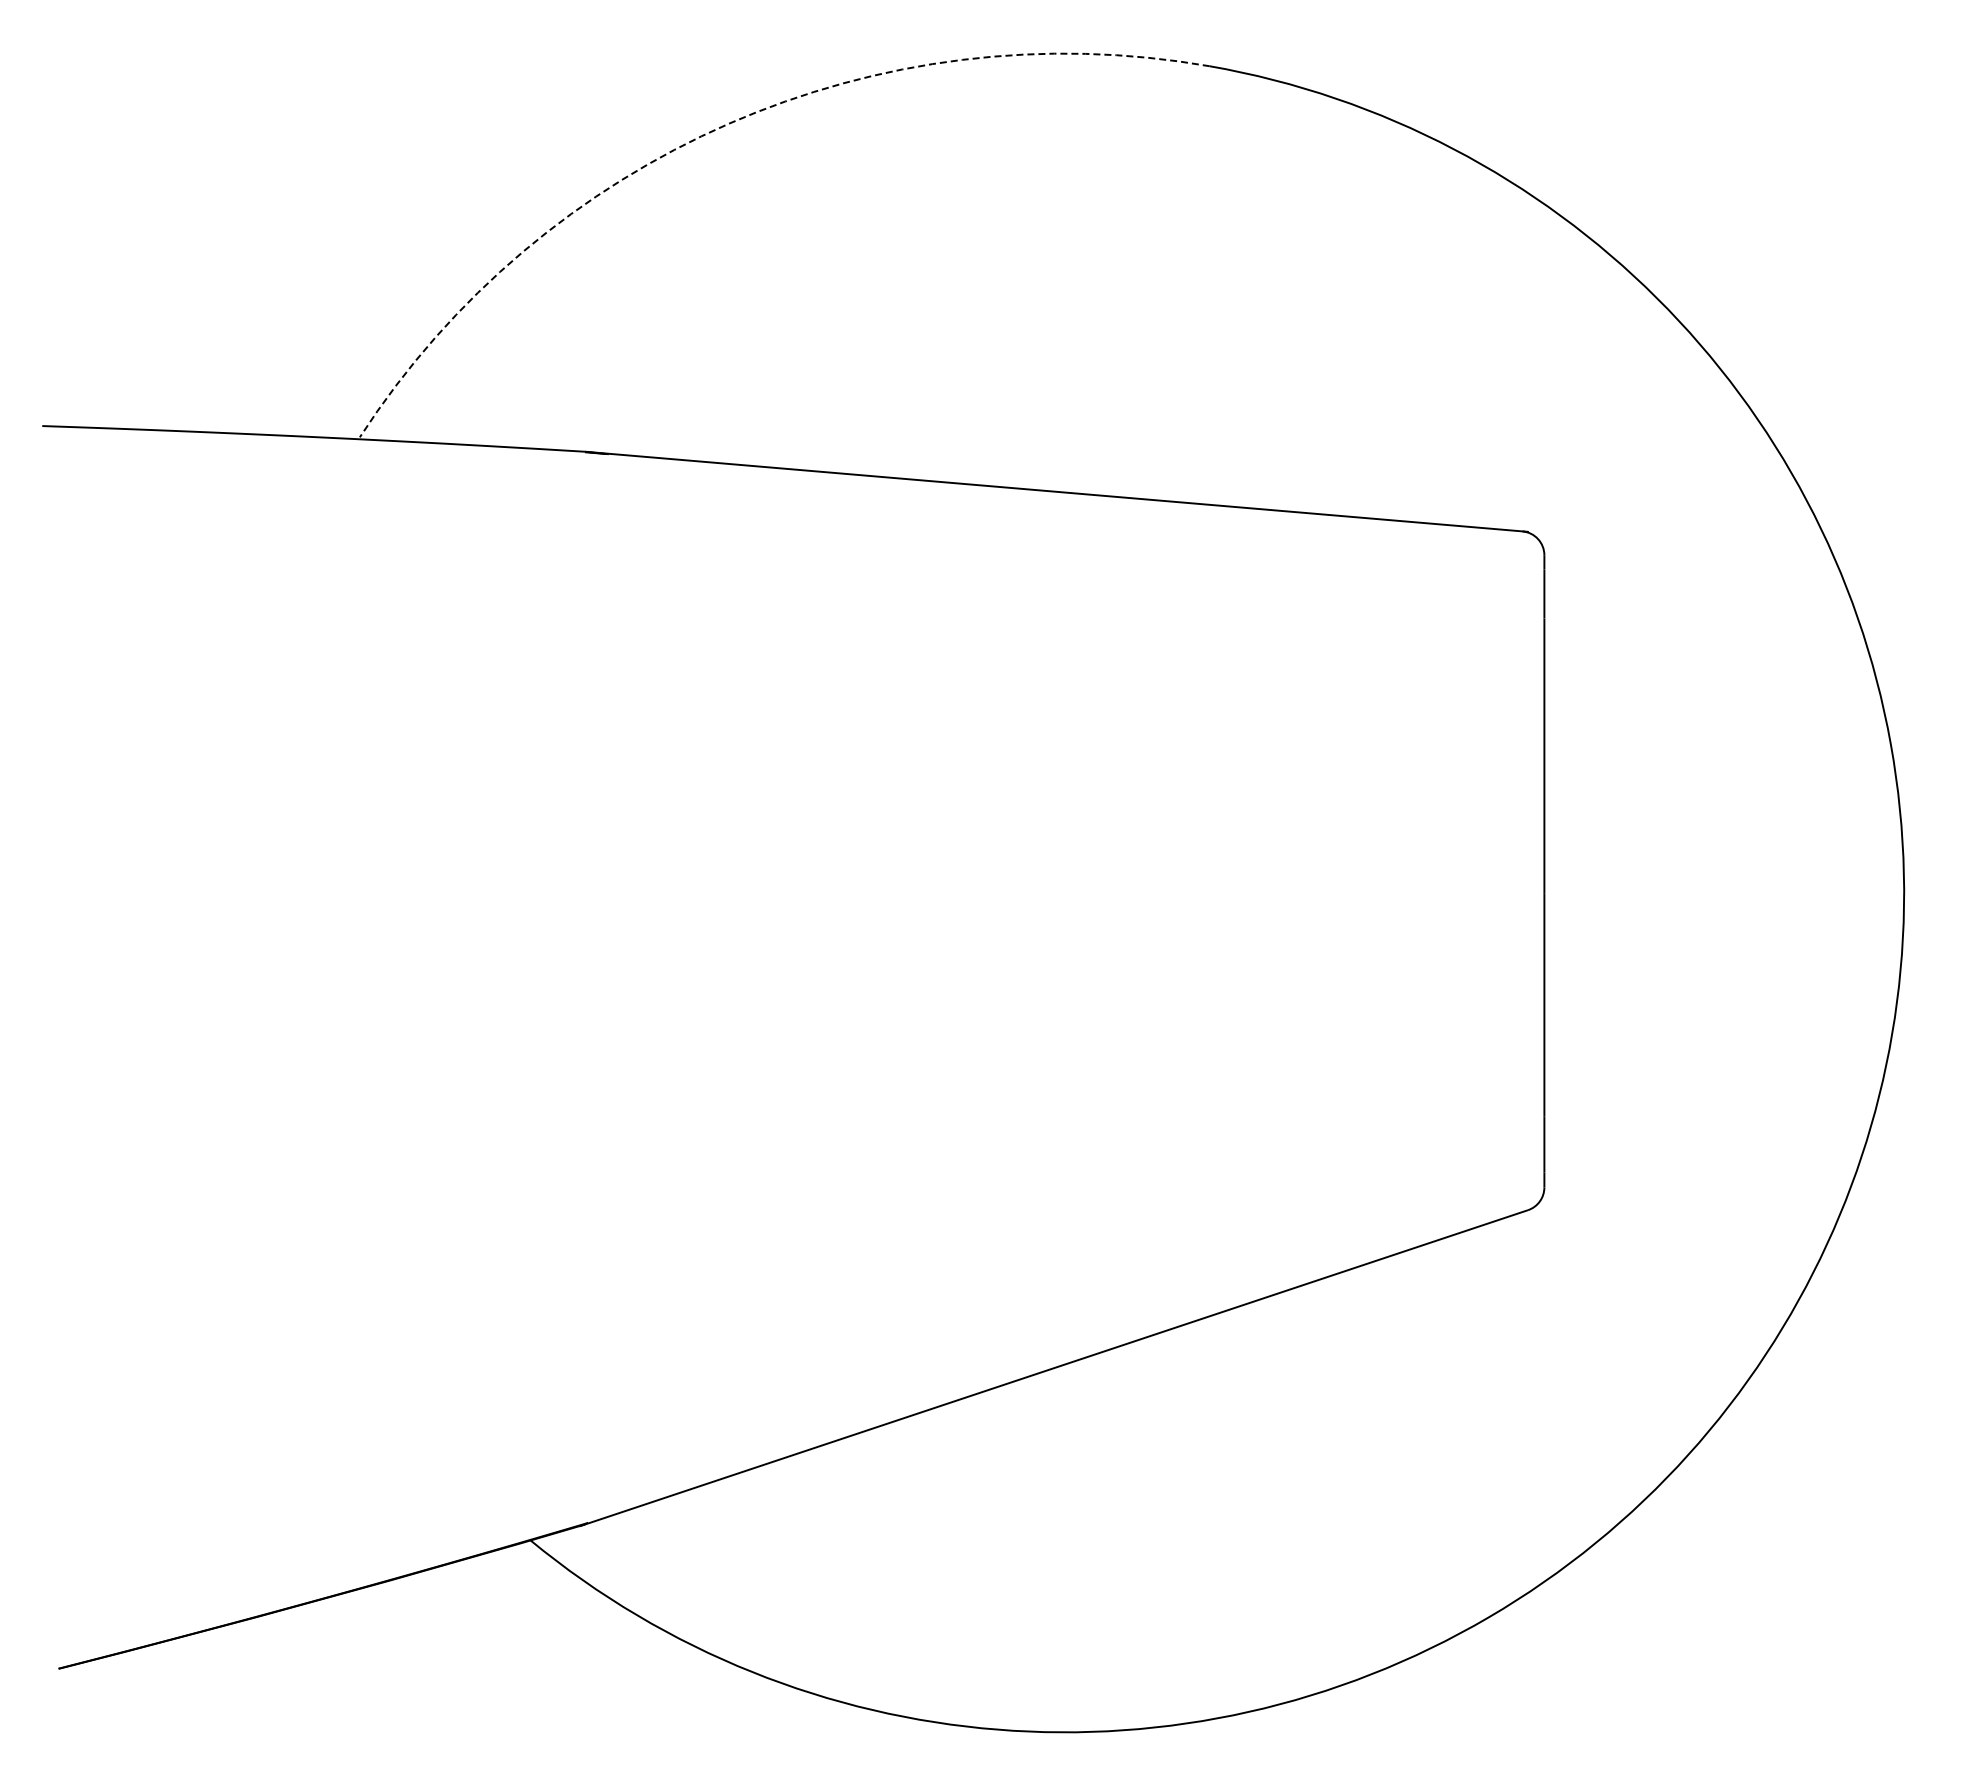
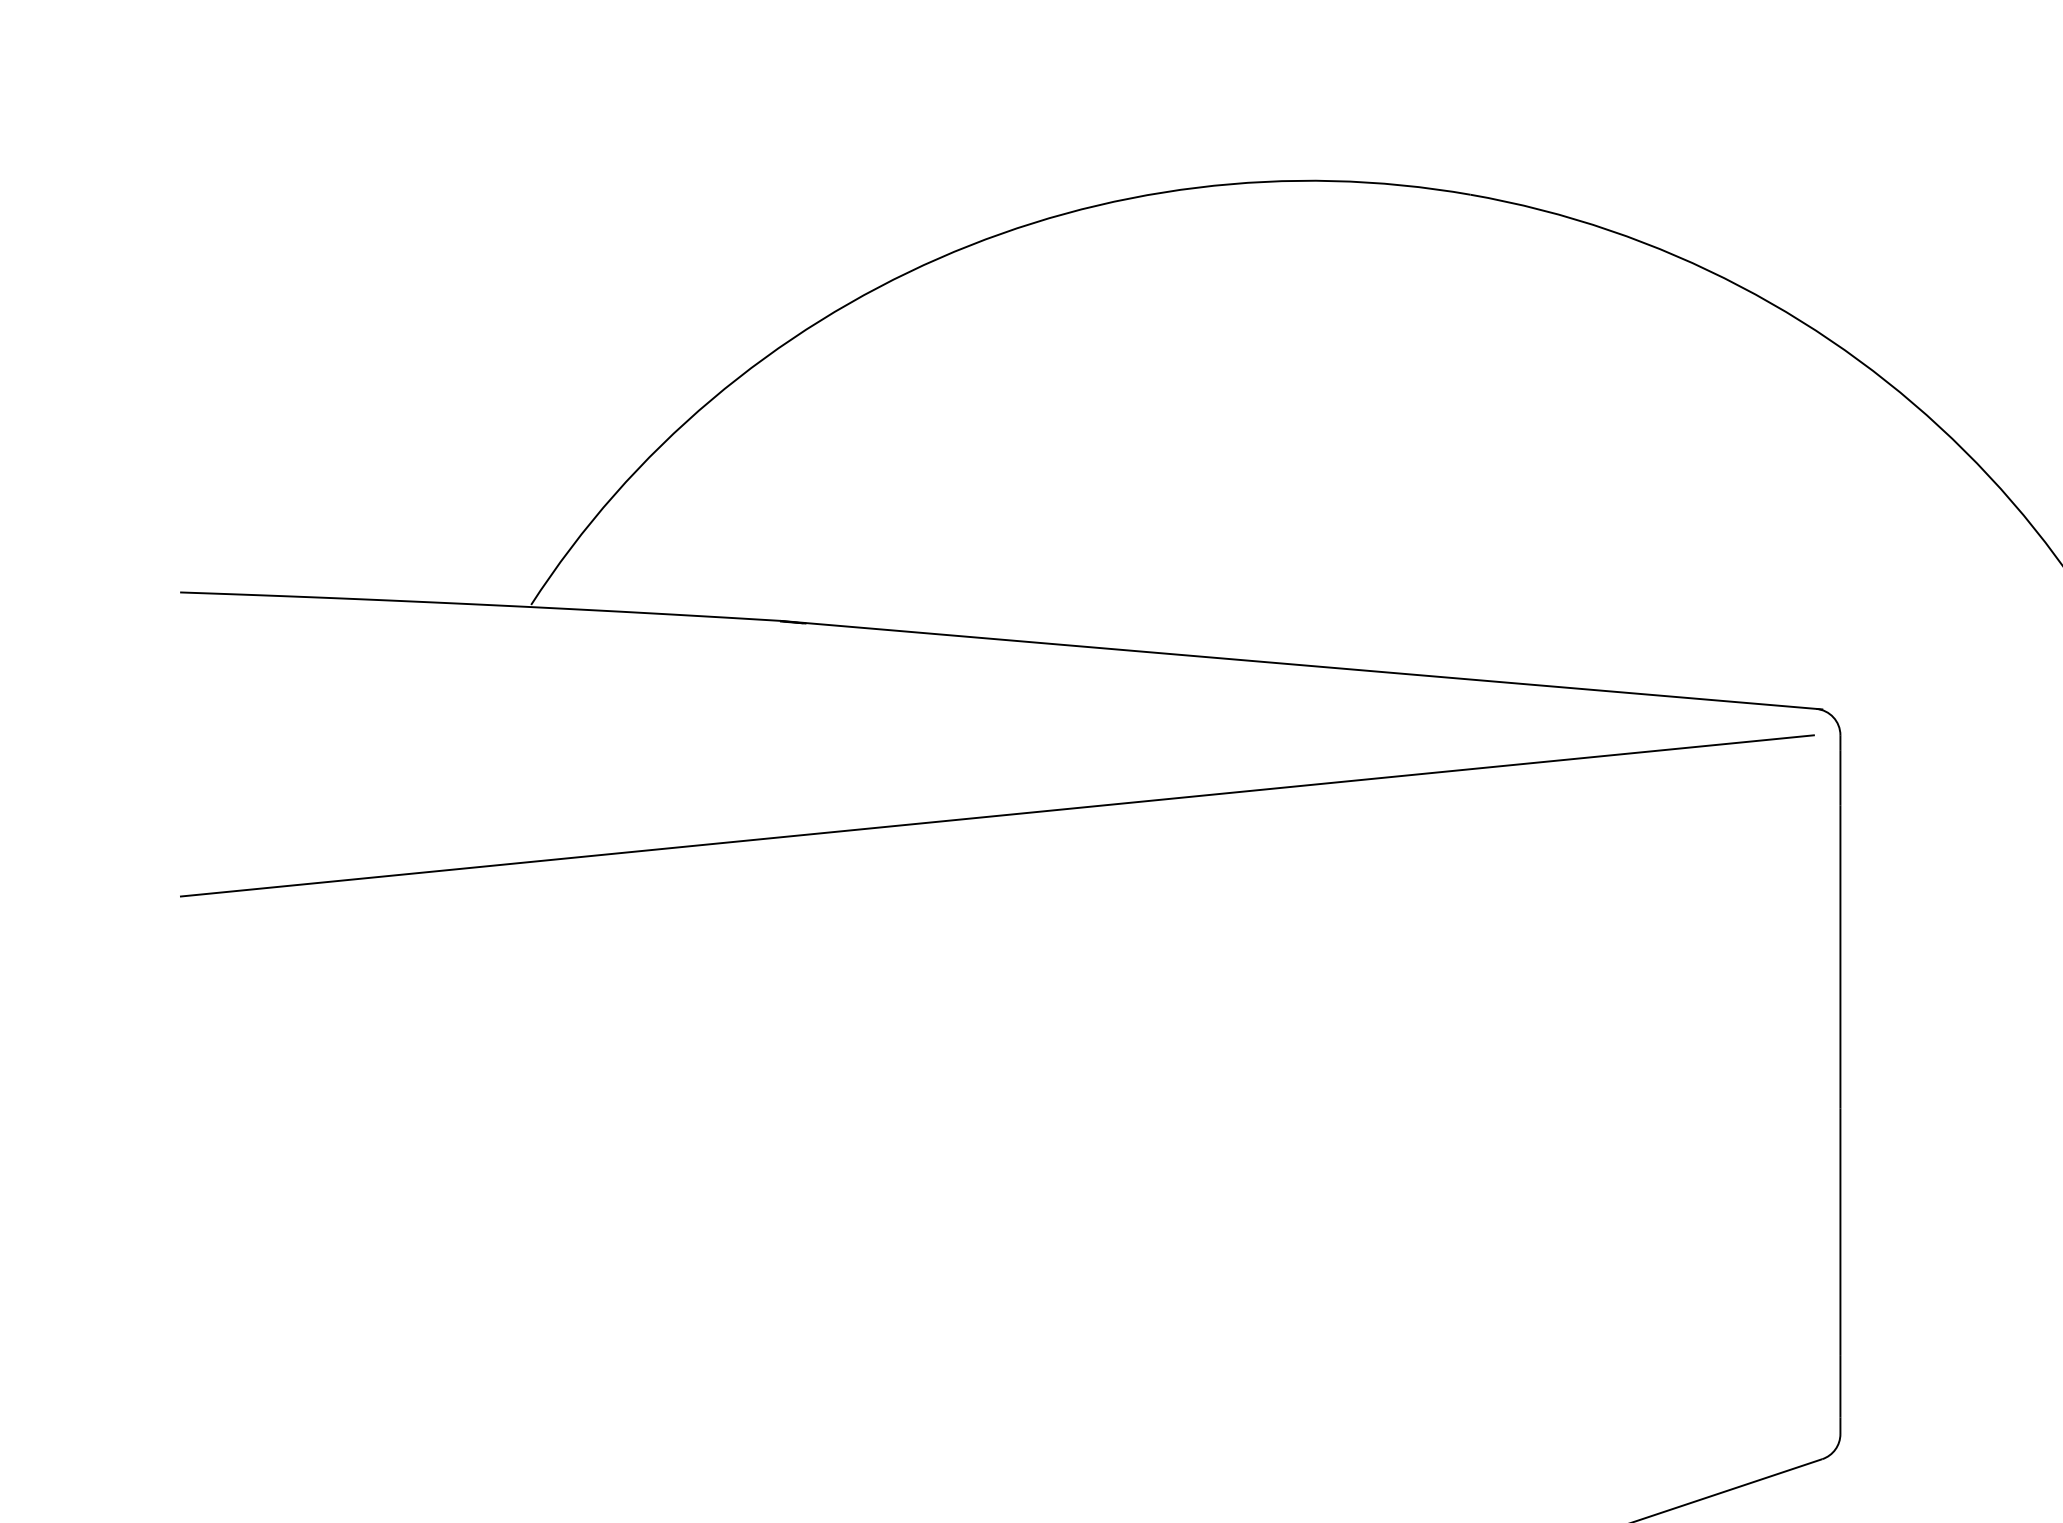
arc: (728, 123) -> (938, 258), dashed -> solid
line: (781, 628) -> (997, 816), added

